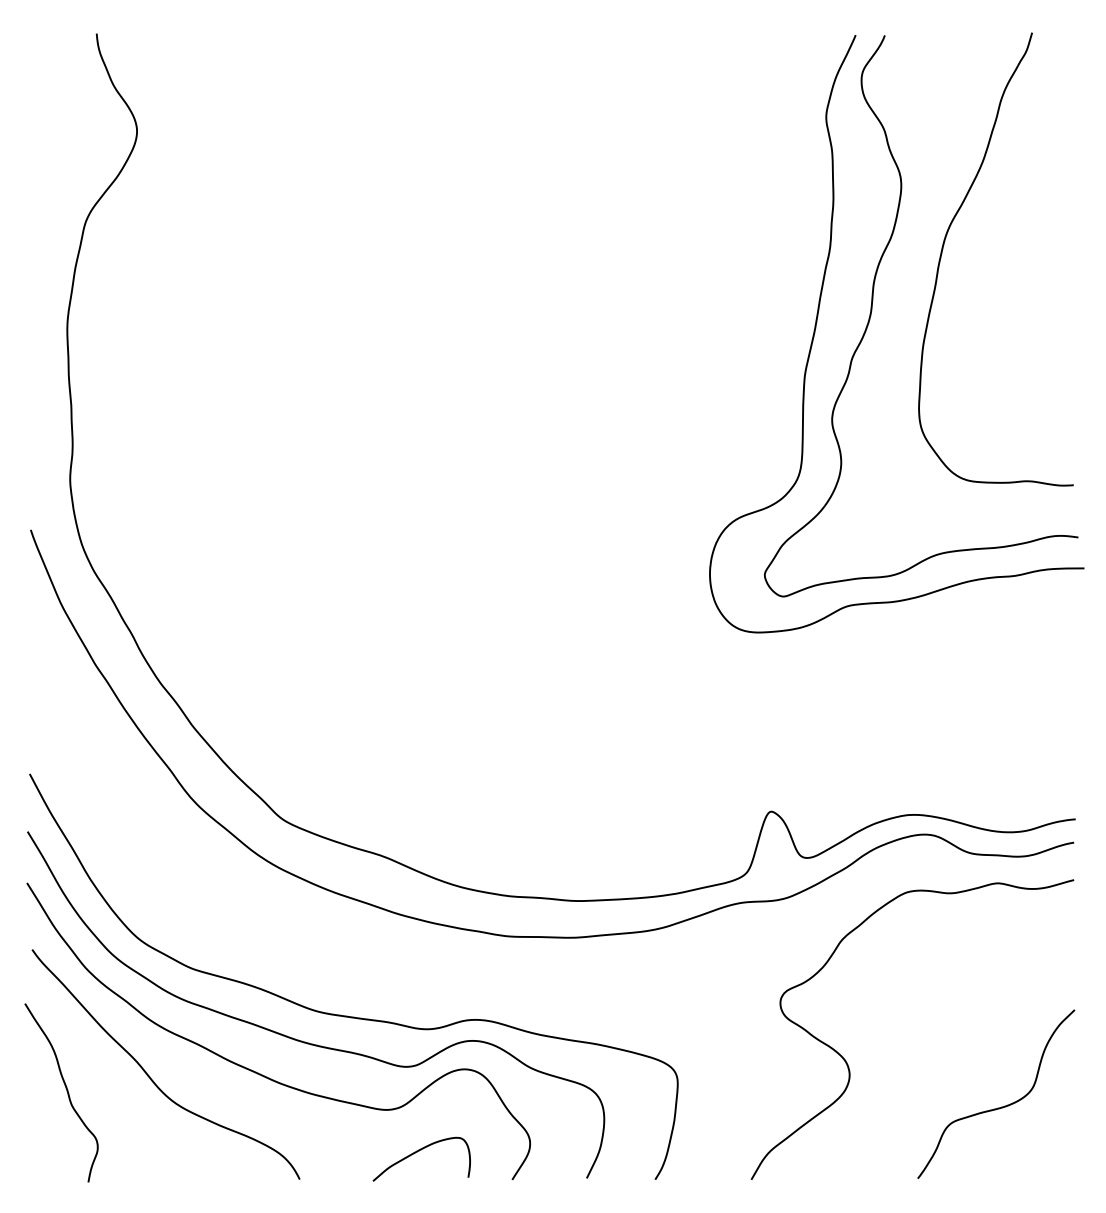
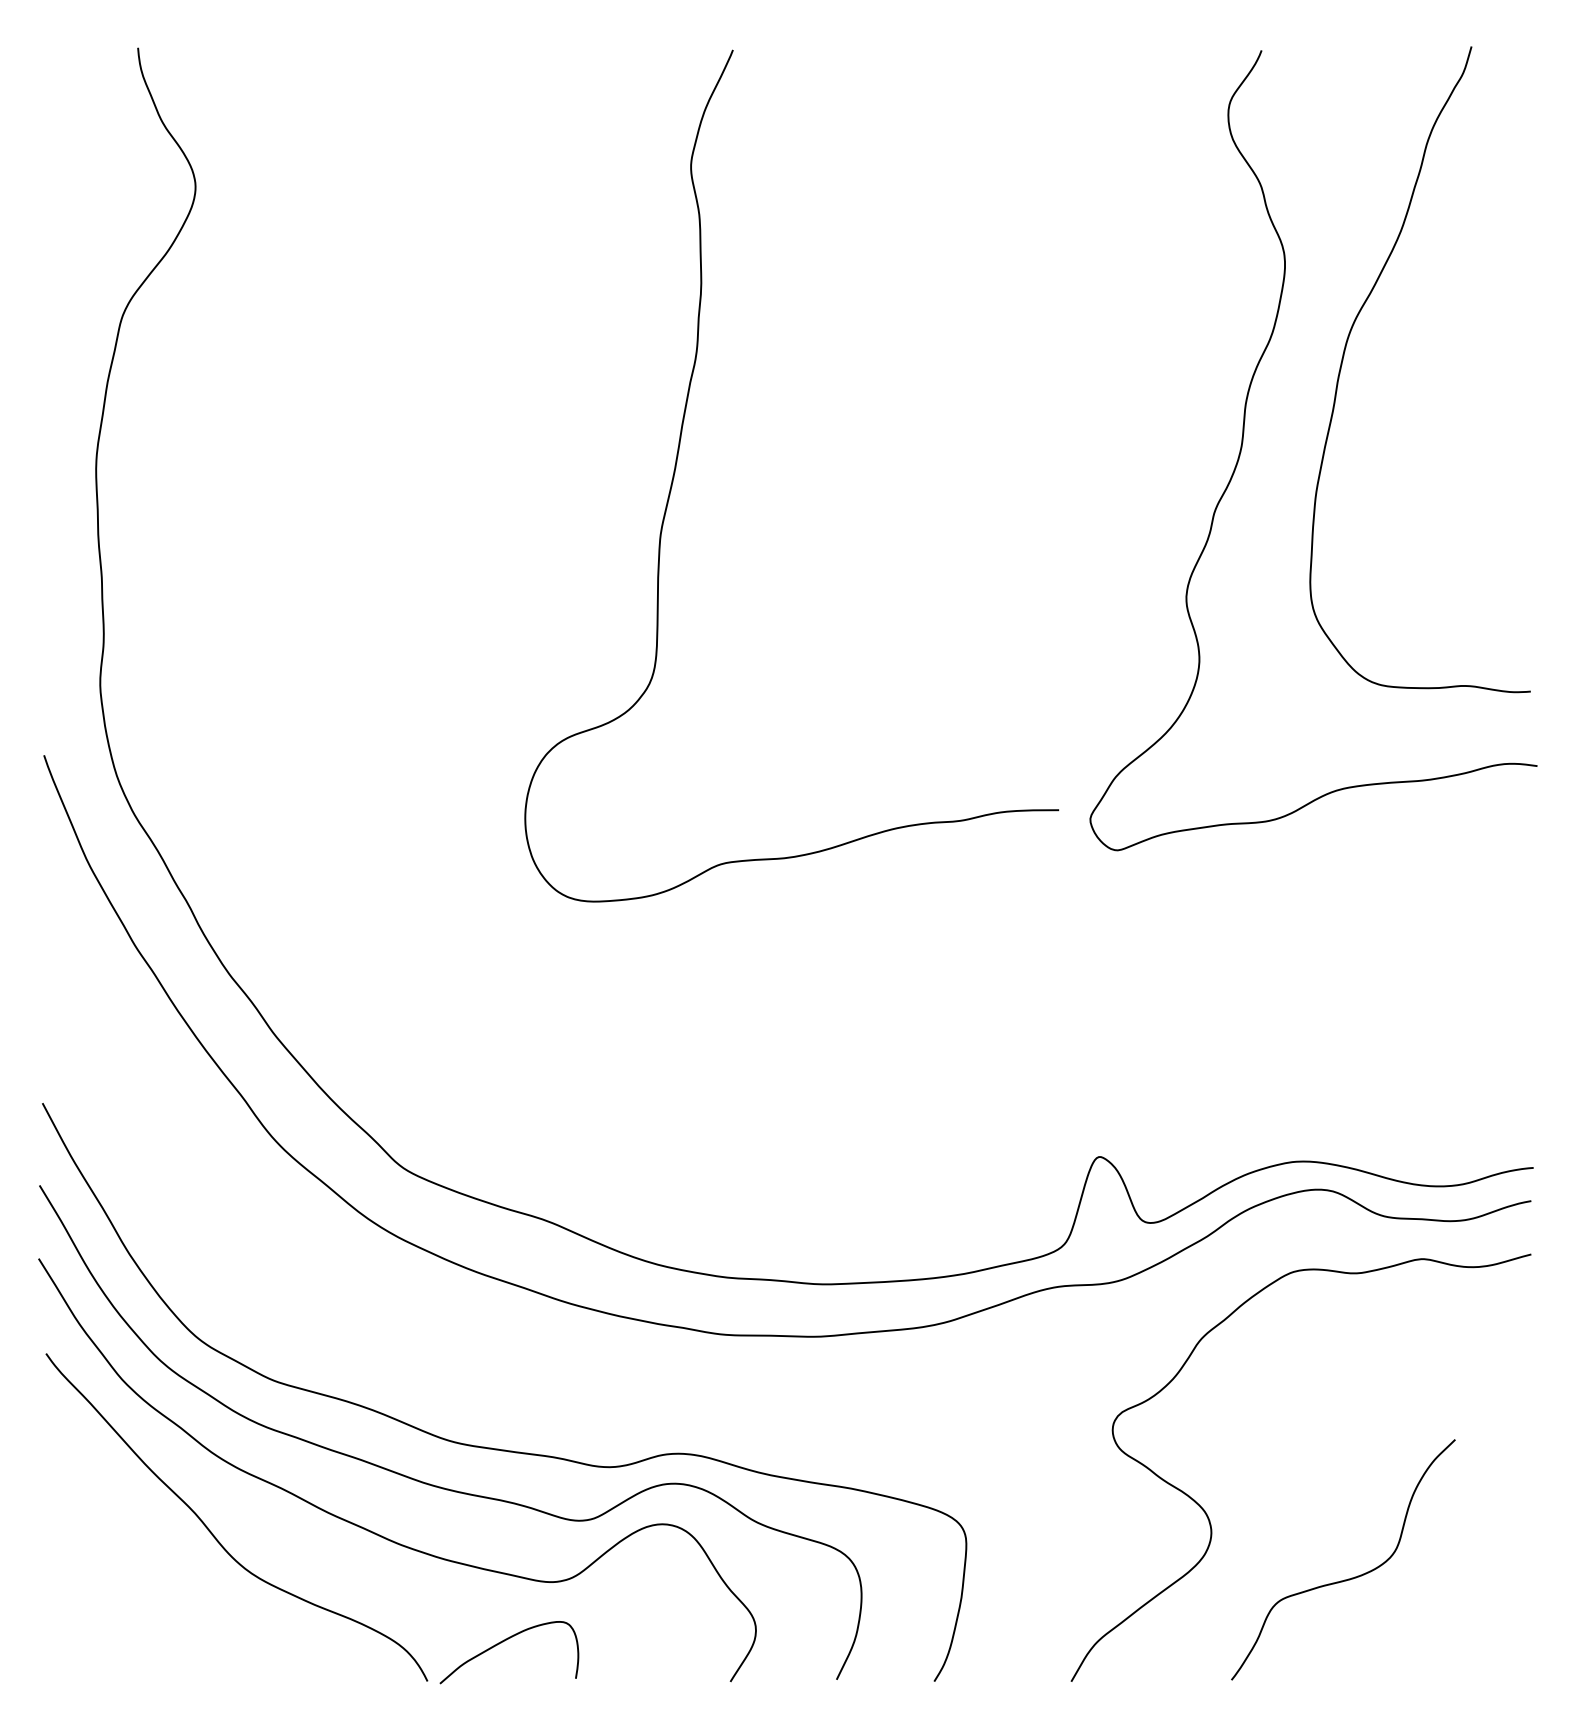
curve: (817, 320) -> (678, 456), moved
curve: (66, 1091) -> (95, 1555), removed
curve: (999, 1107) -> (1348, 1578), moved
curve: (417, 1152) -> (503, 1642), moved

